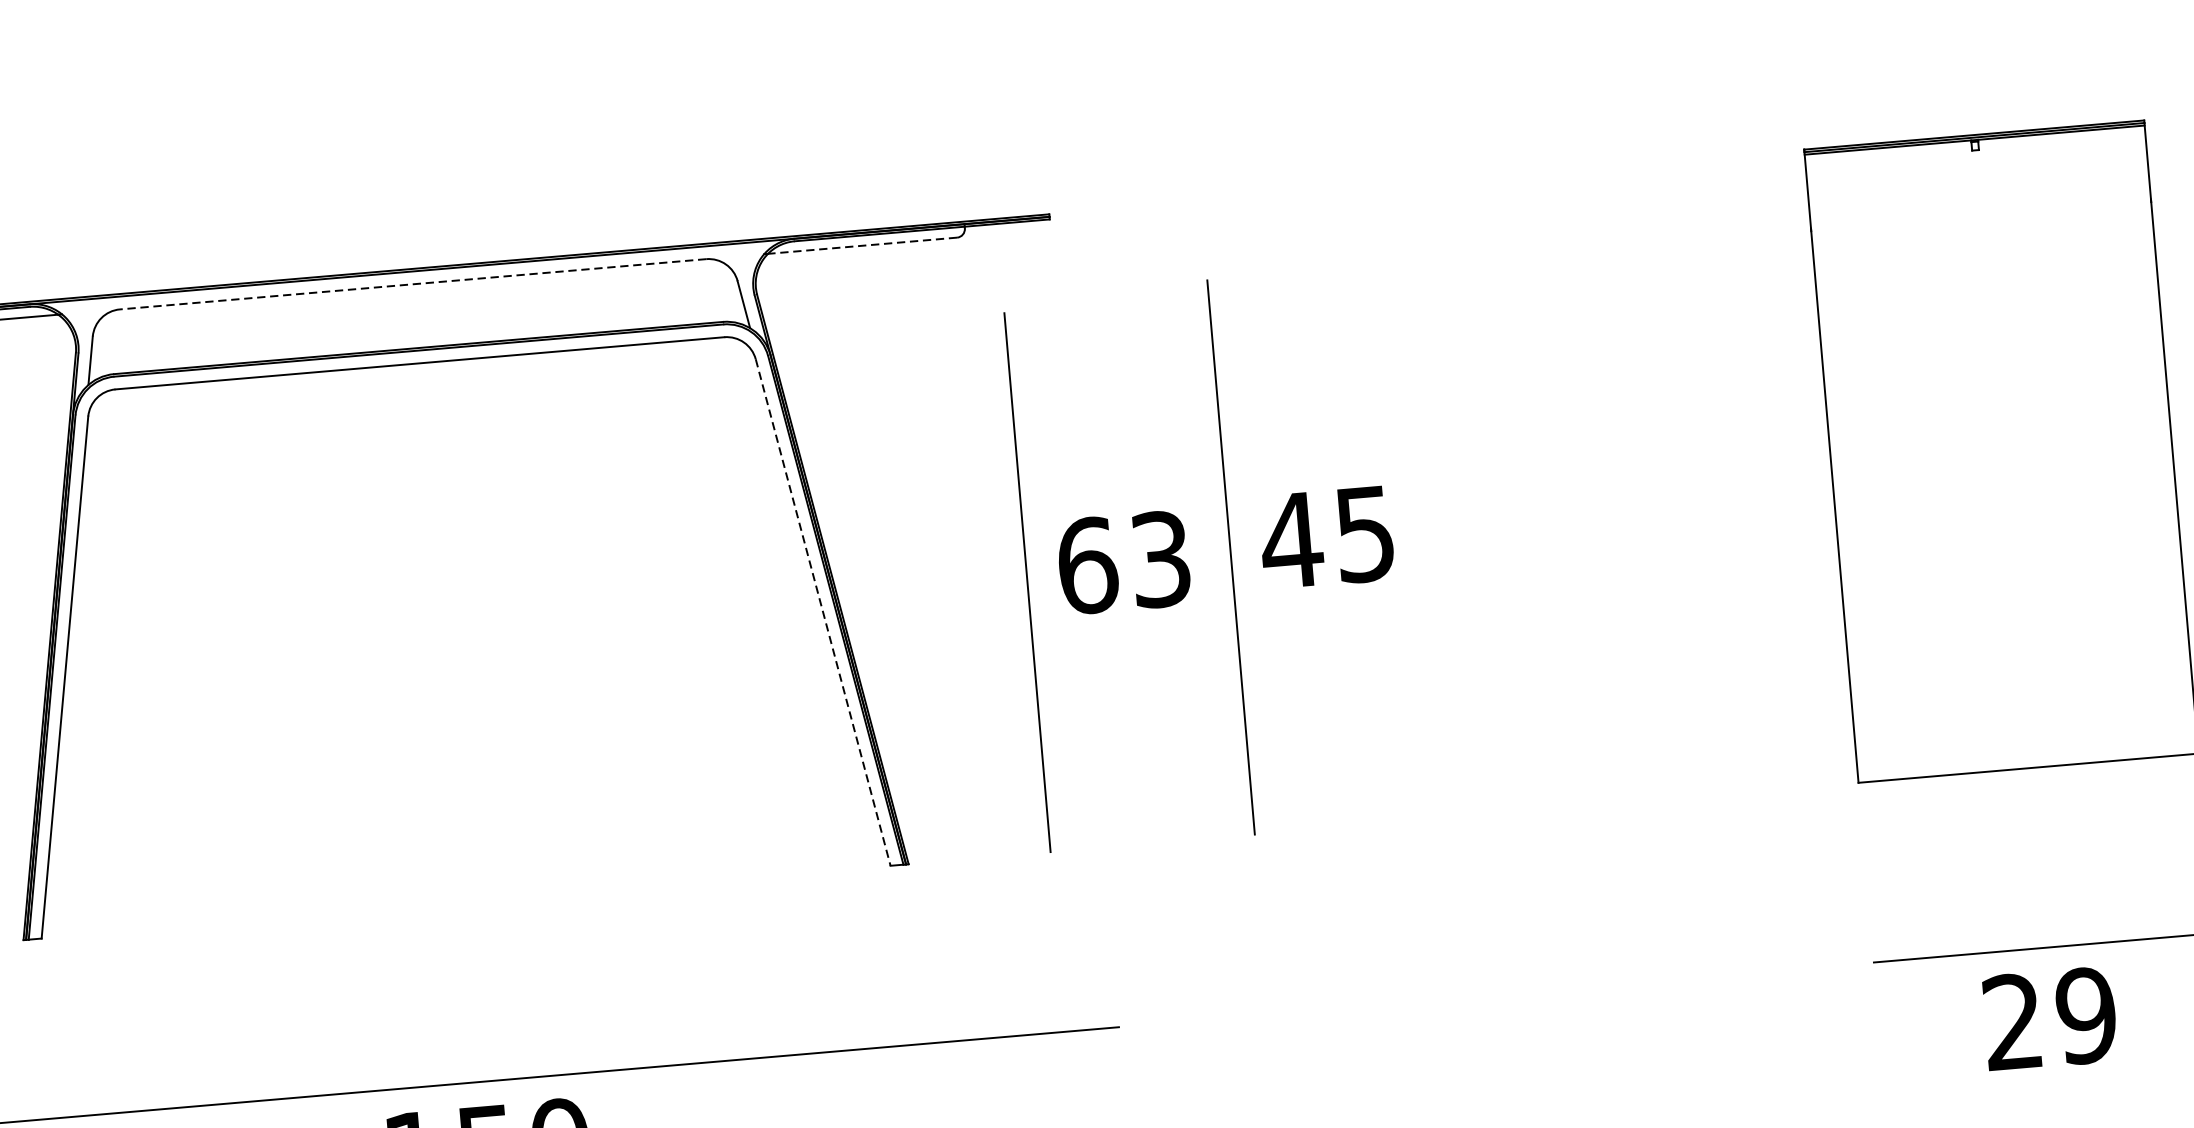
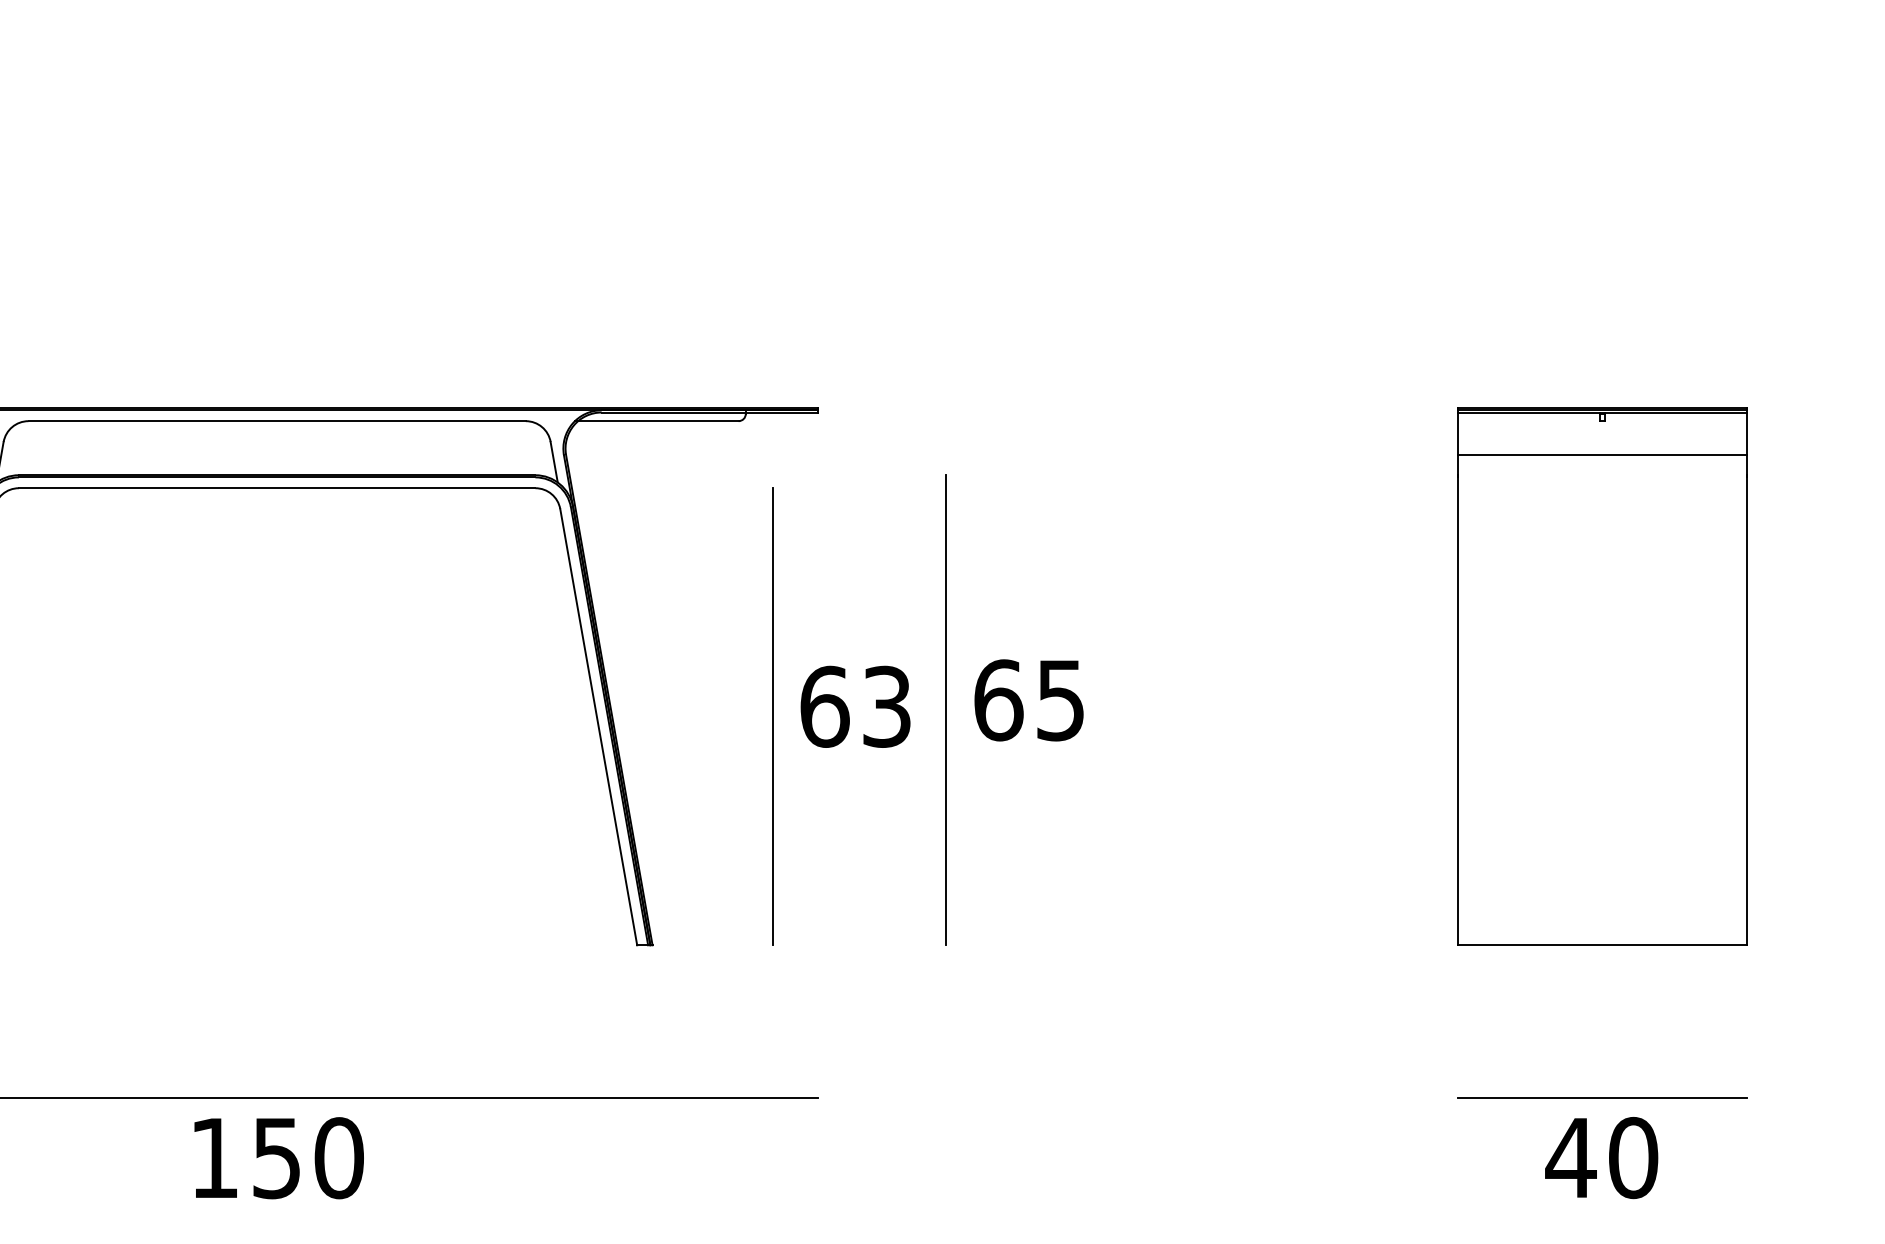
line: (1978, 189) -> (1602, 454), added
line: (861, 246) -> (657, 421), dashed -> solid
line: (413, 284) -> (277, 421), dashed -> solid
text: (1291, 540) -> (998, 700), 45 -> 65
line: (822, 612) -> (598, 727), dashed -> solid
text: (2048, 1018) -> (1601, 1157), 29 -> 40

